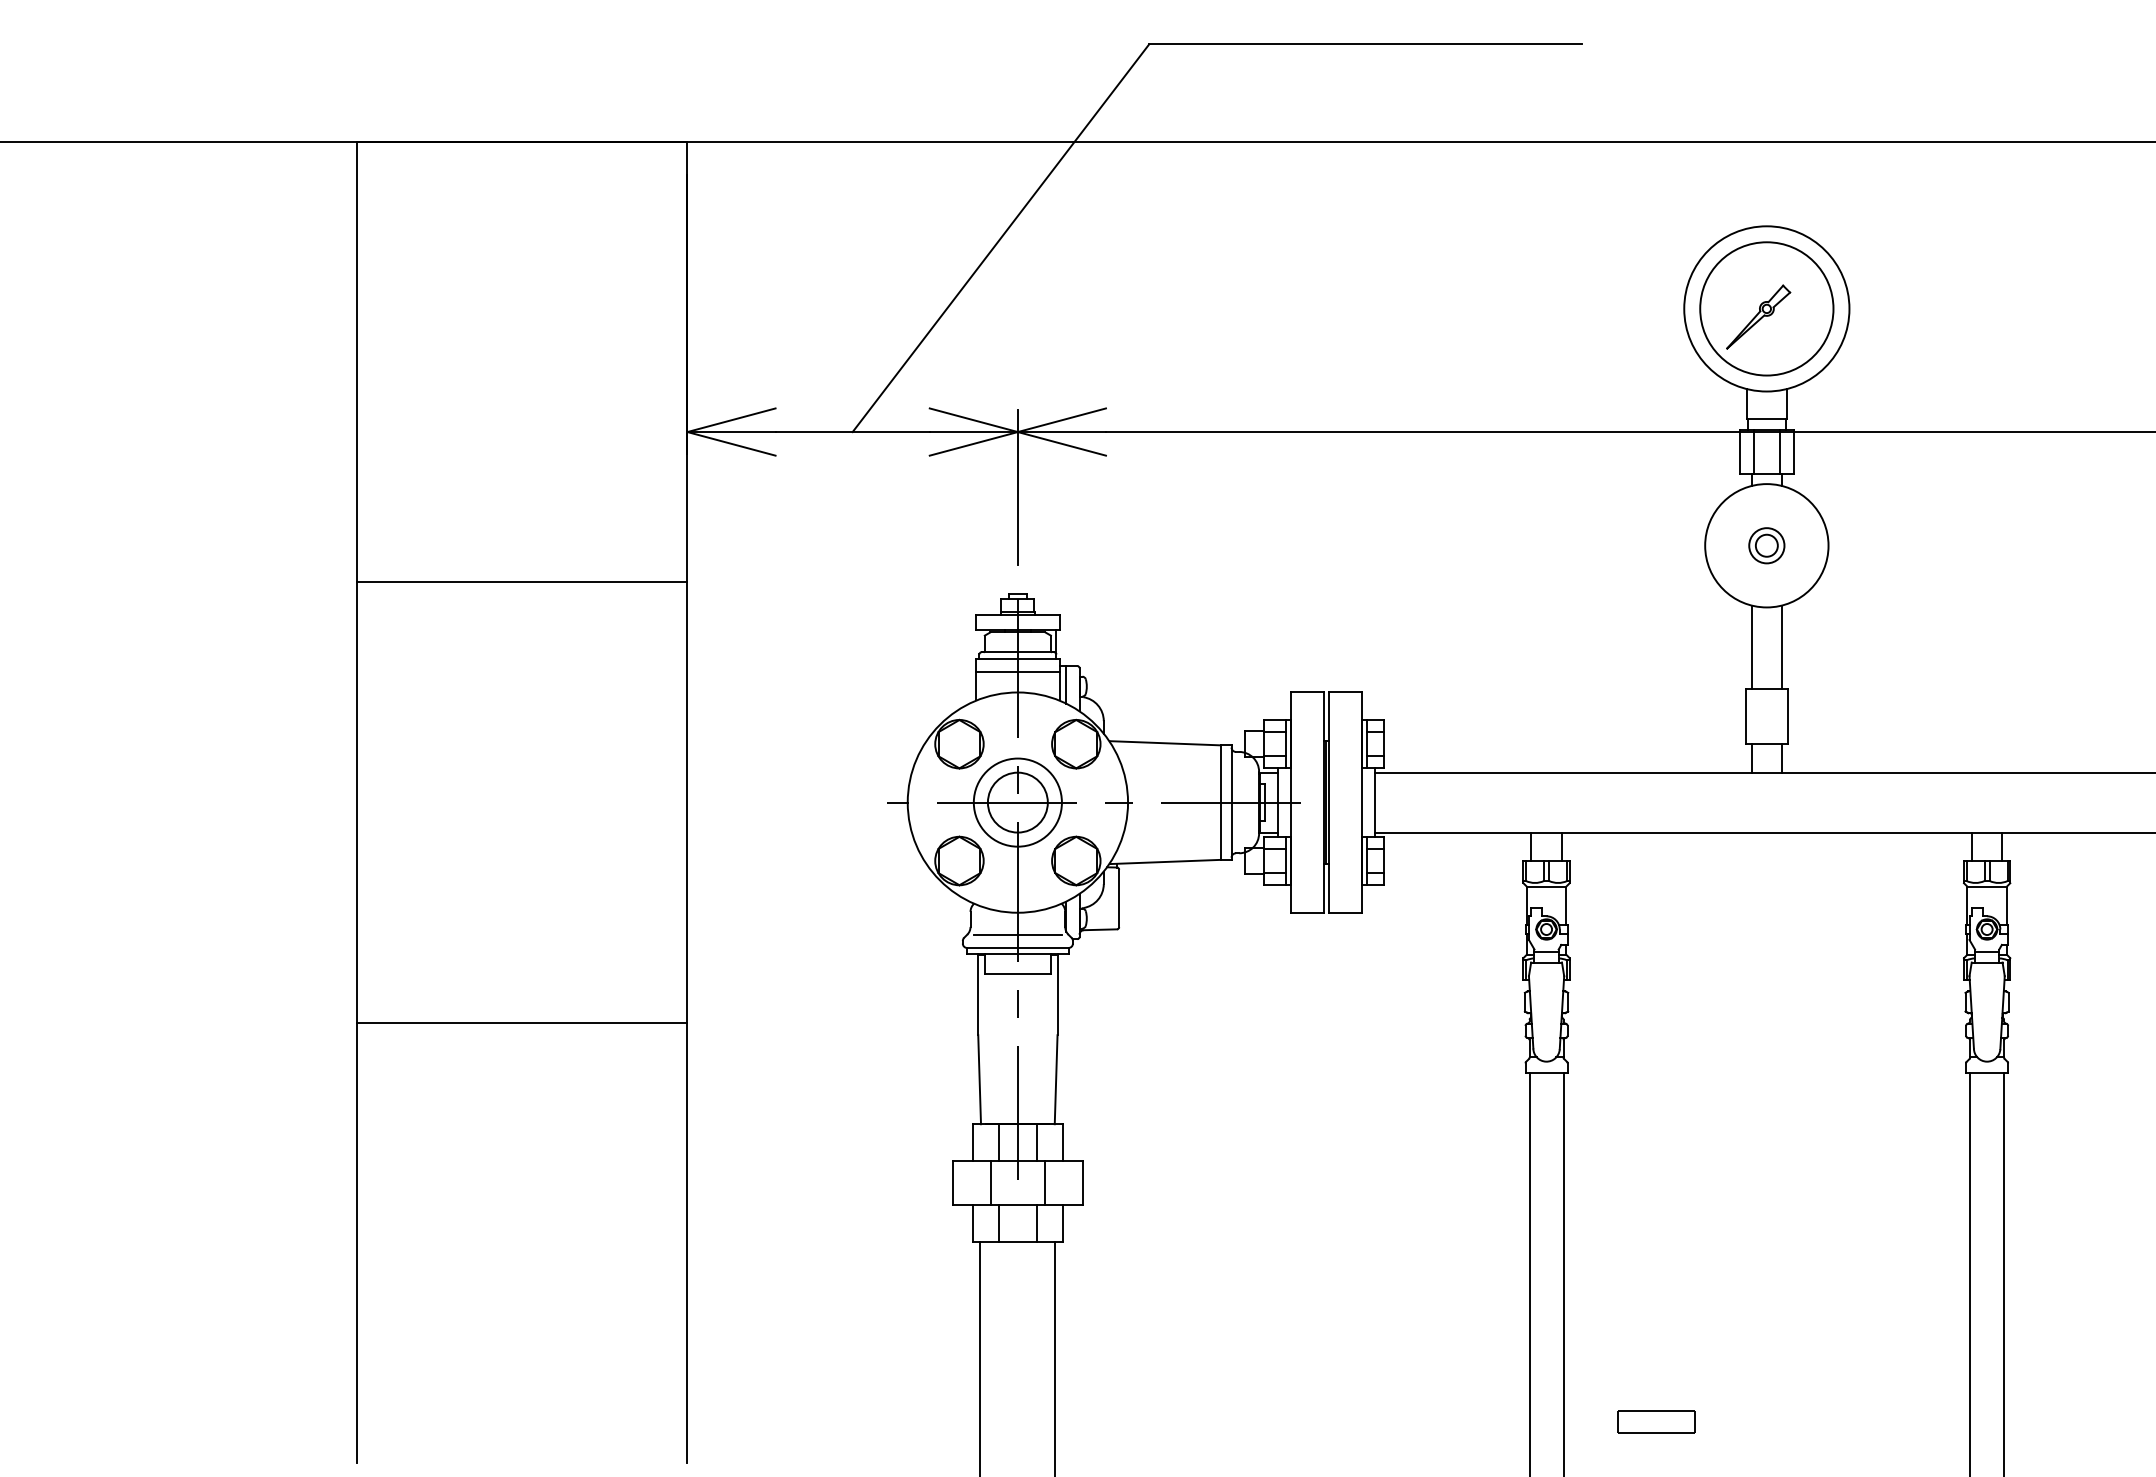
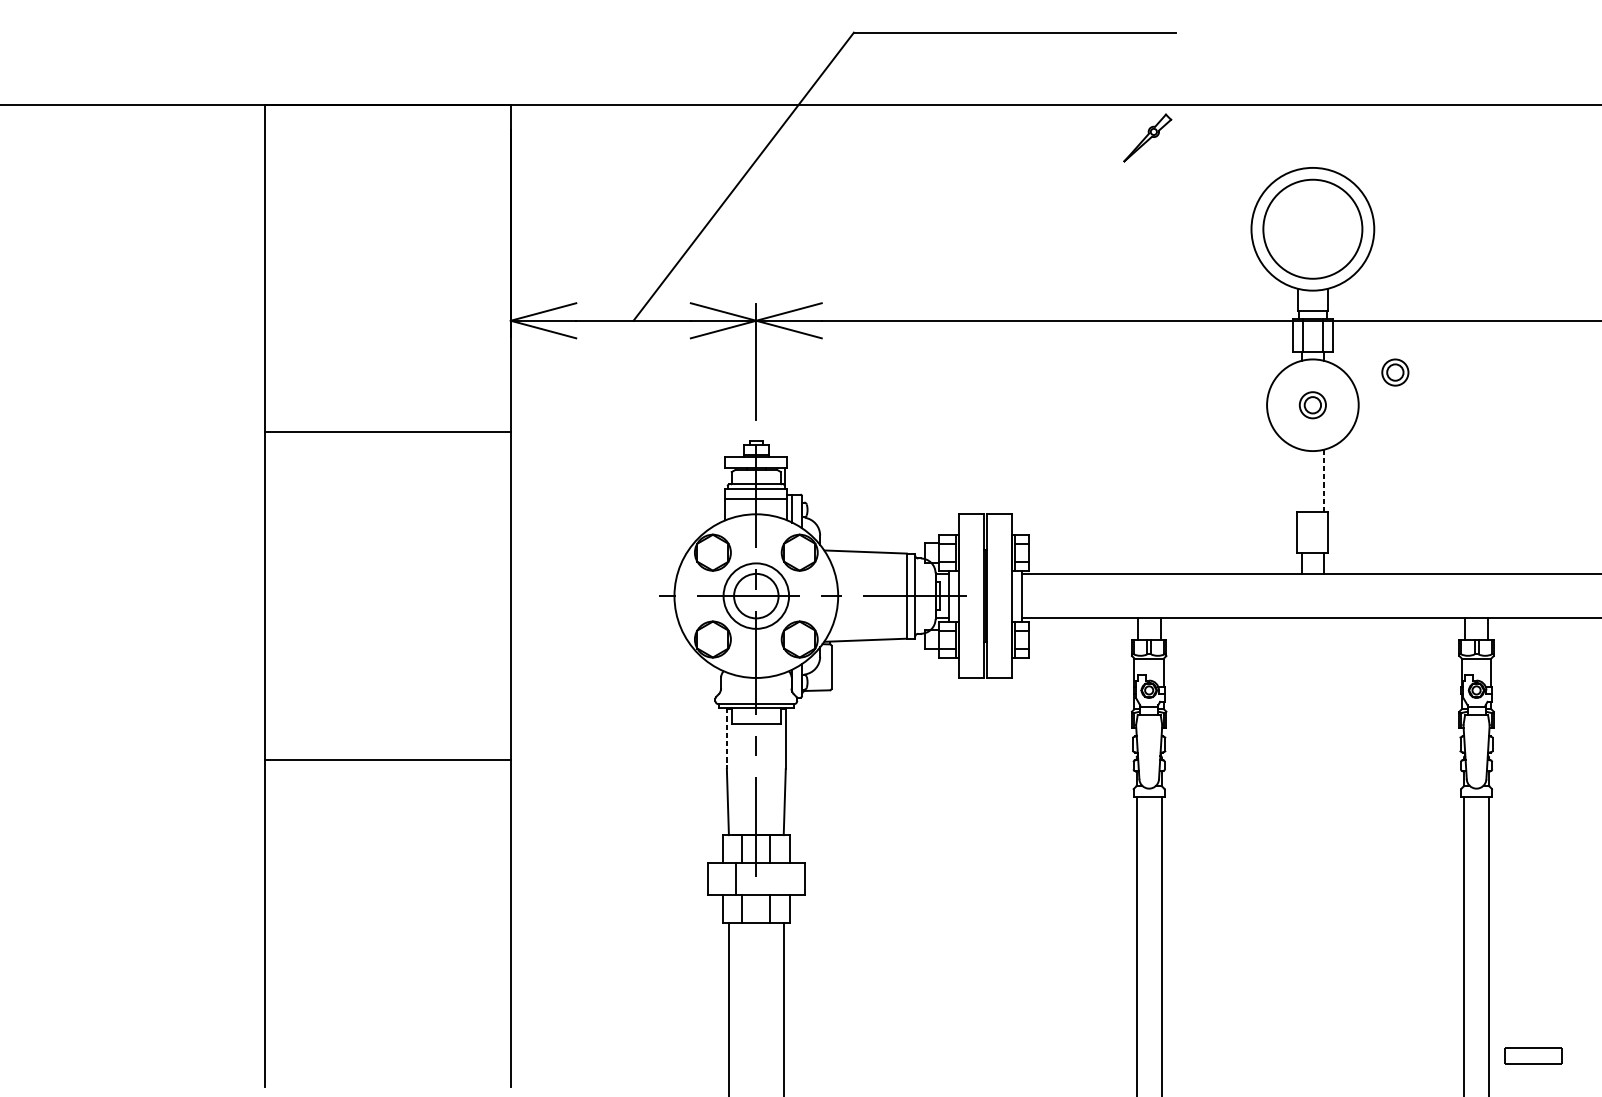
part: (1758, 316) -> (1147, 137), moved
part: (1877, 501) -> (1395, 372), added
line: (1751, 646) -> (1301, 480), removed
line: (1782, 647) -> (1324, 480), solid -> dashed
line: (1017, 934) -> (756, 694), removed
line: (978, 994) -> (727, 738), solid -> dashed
line: (1044, 1183) -> (776, 879), removed
part: (1656, 1421) -> (1533, 1056), moved

